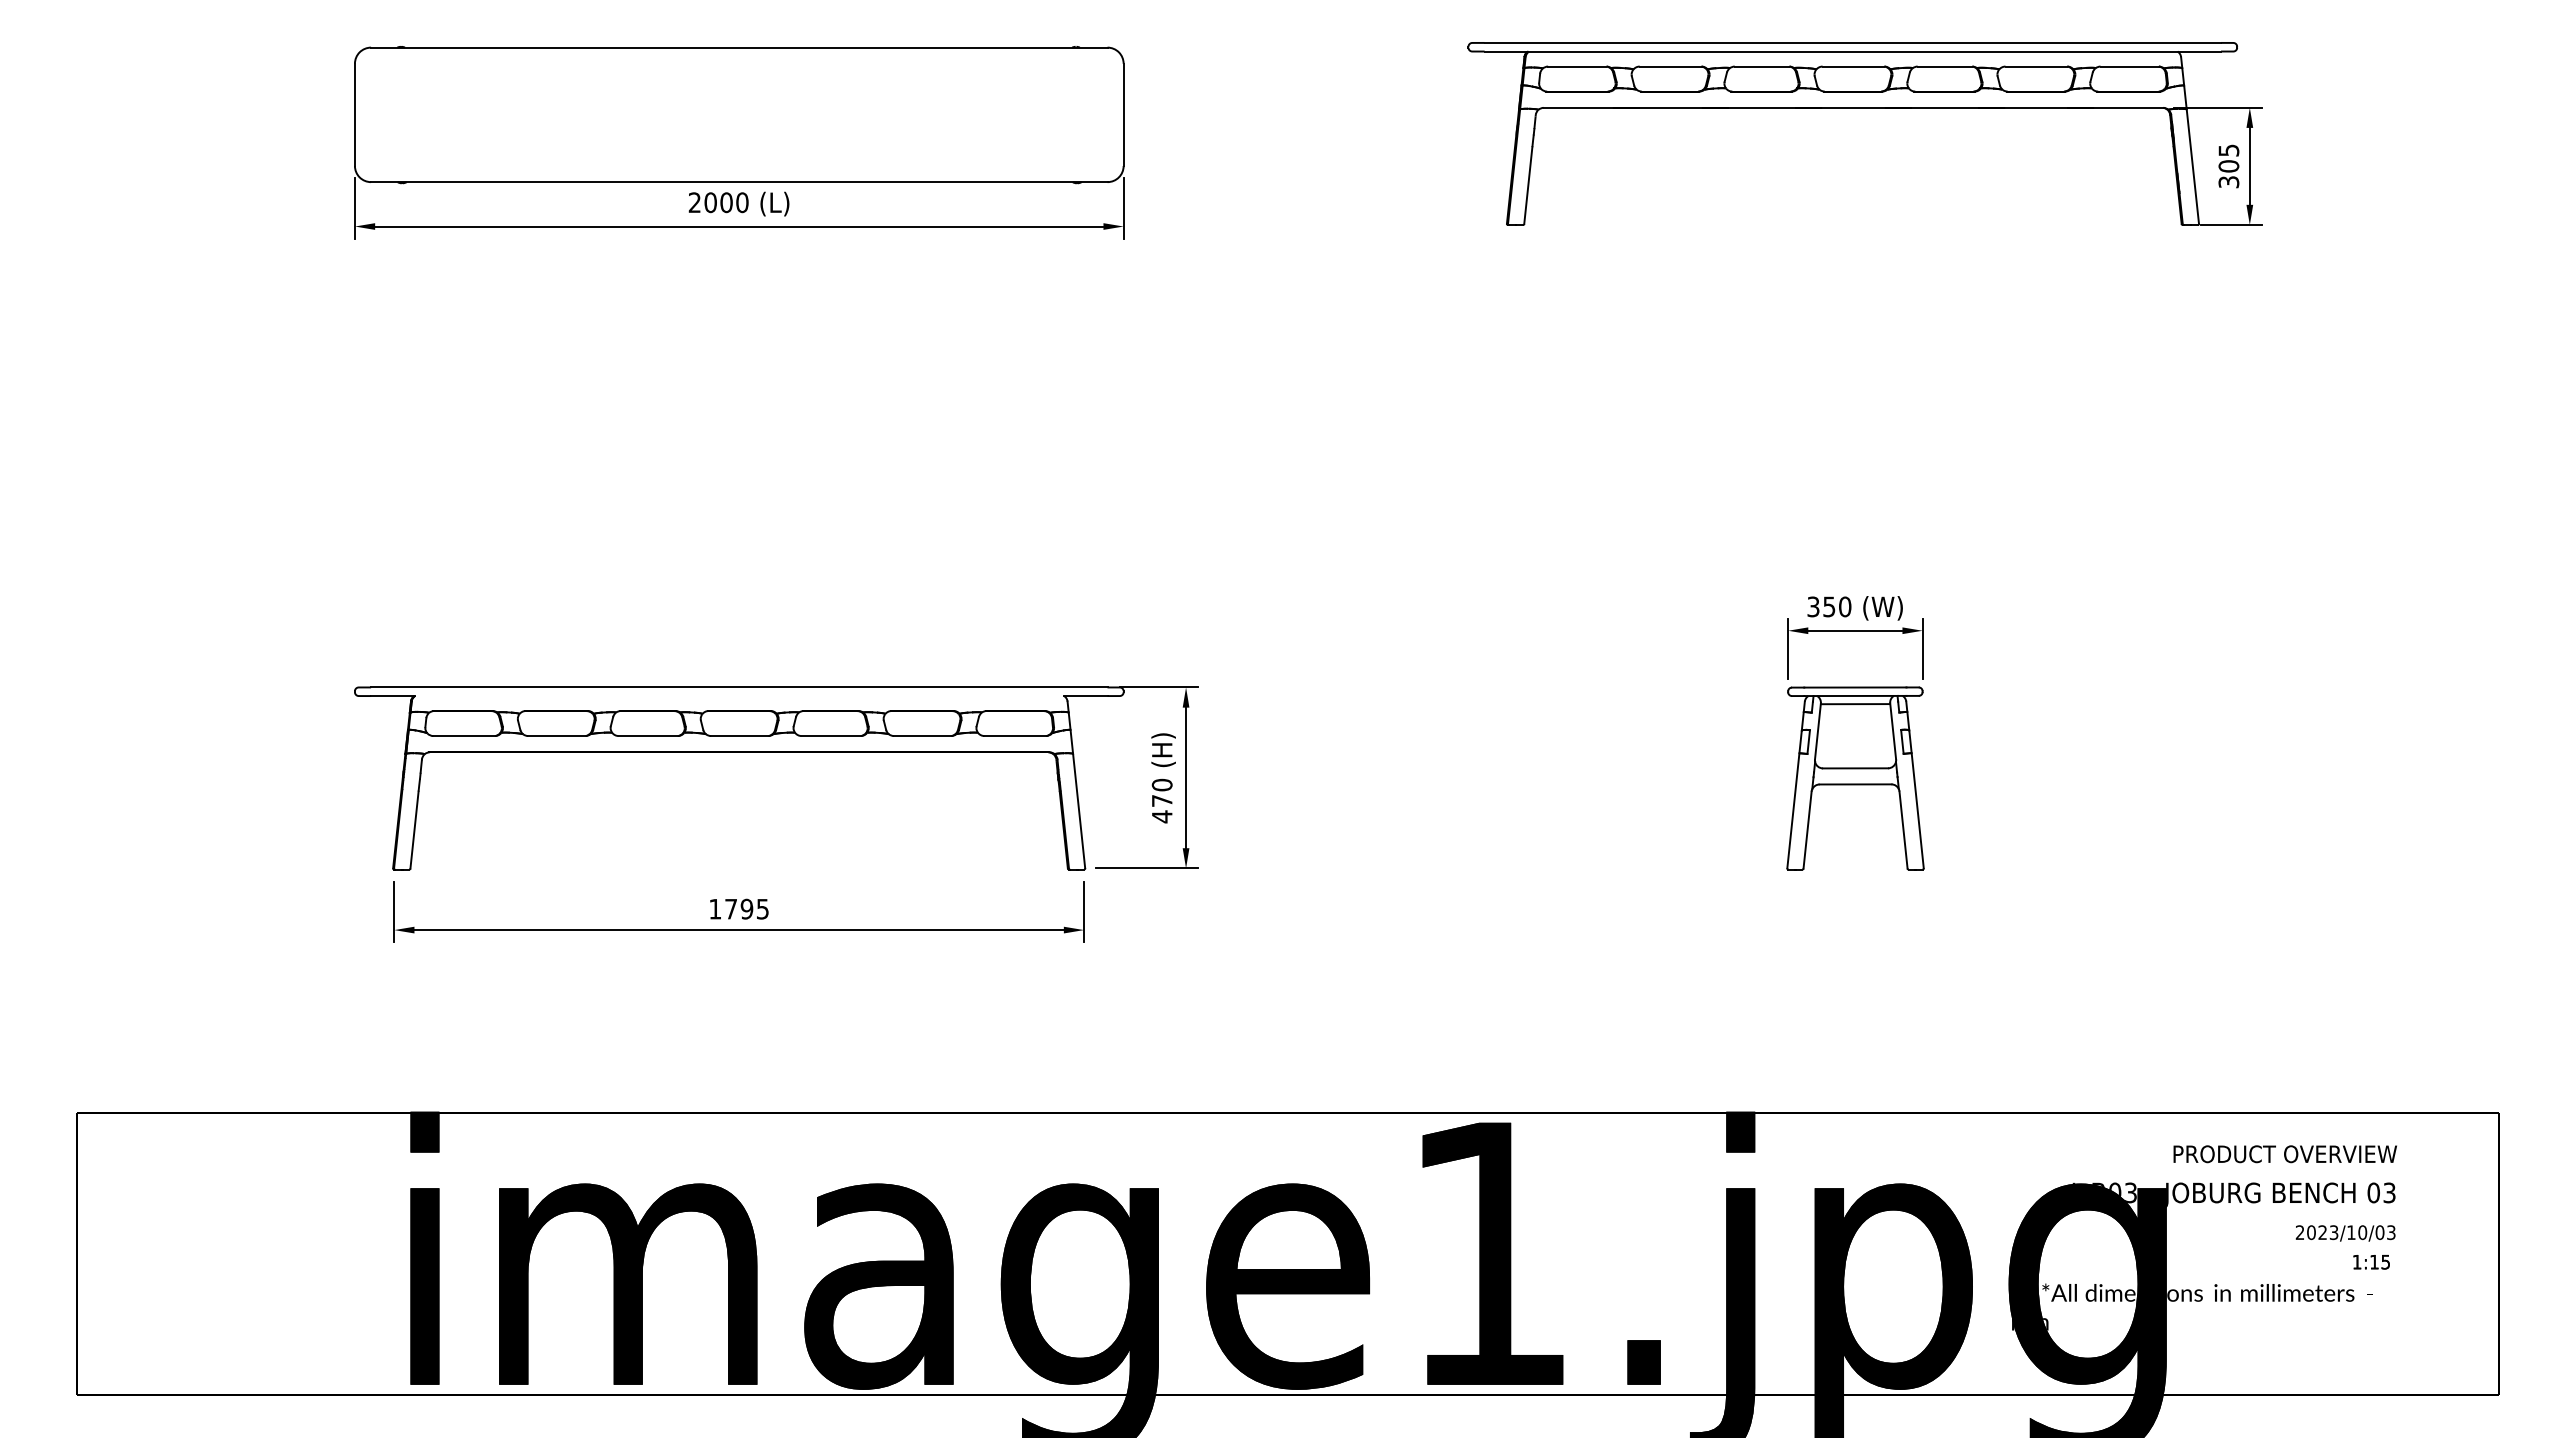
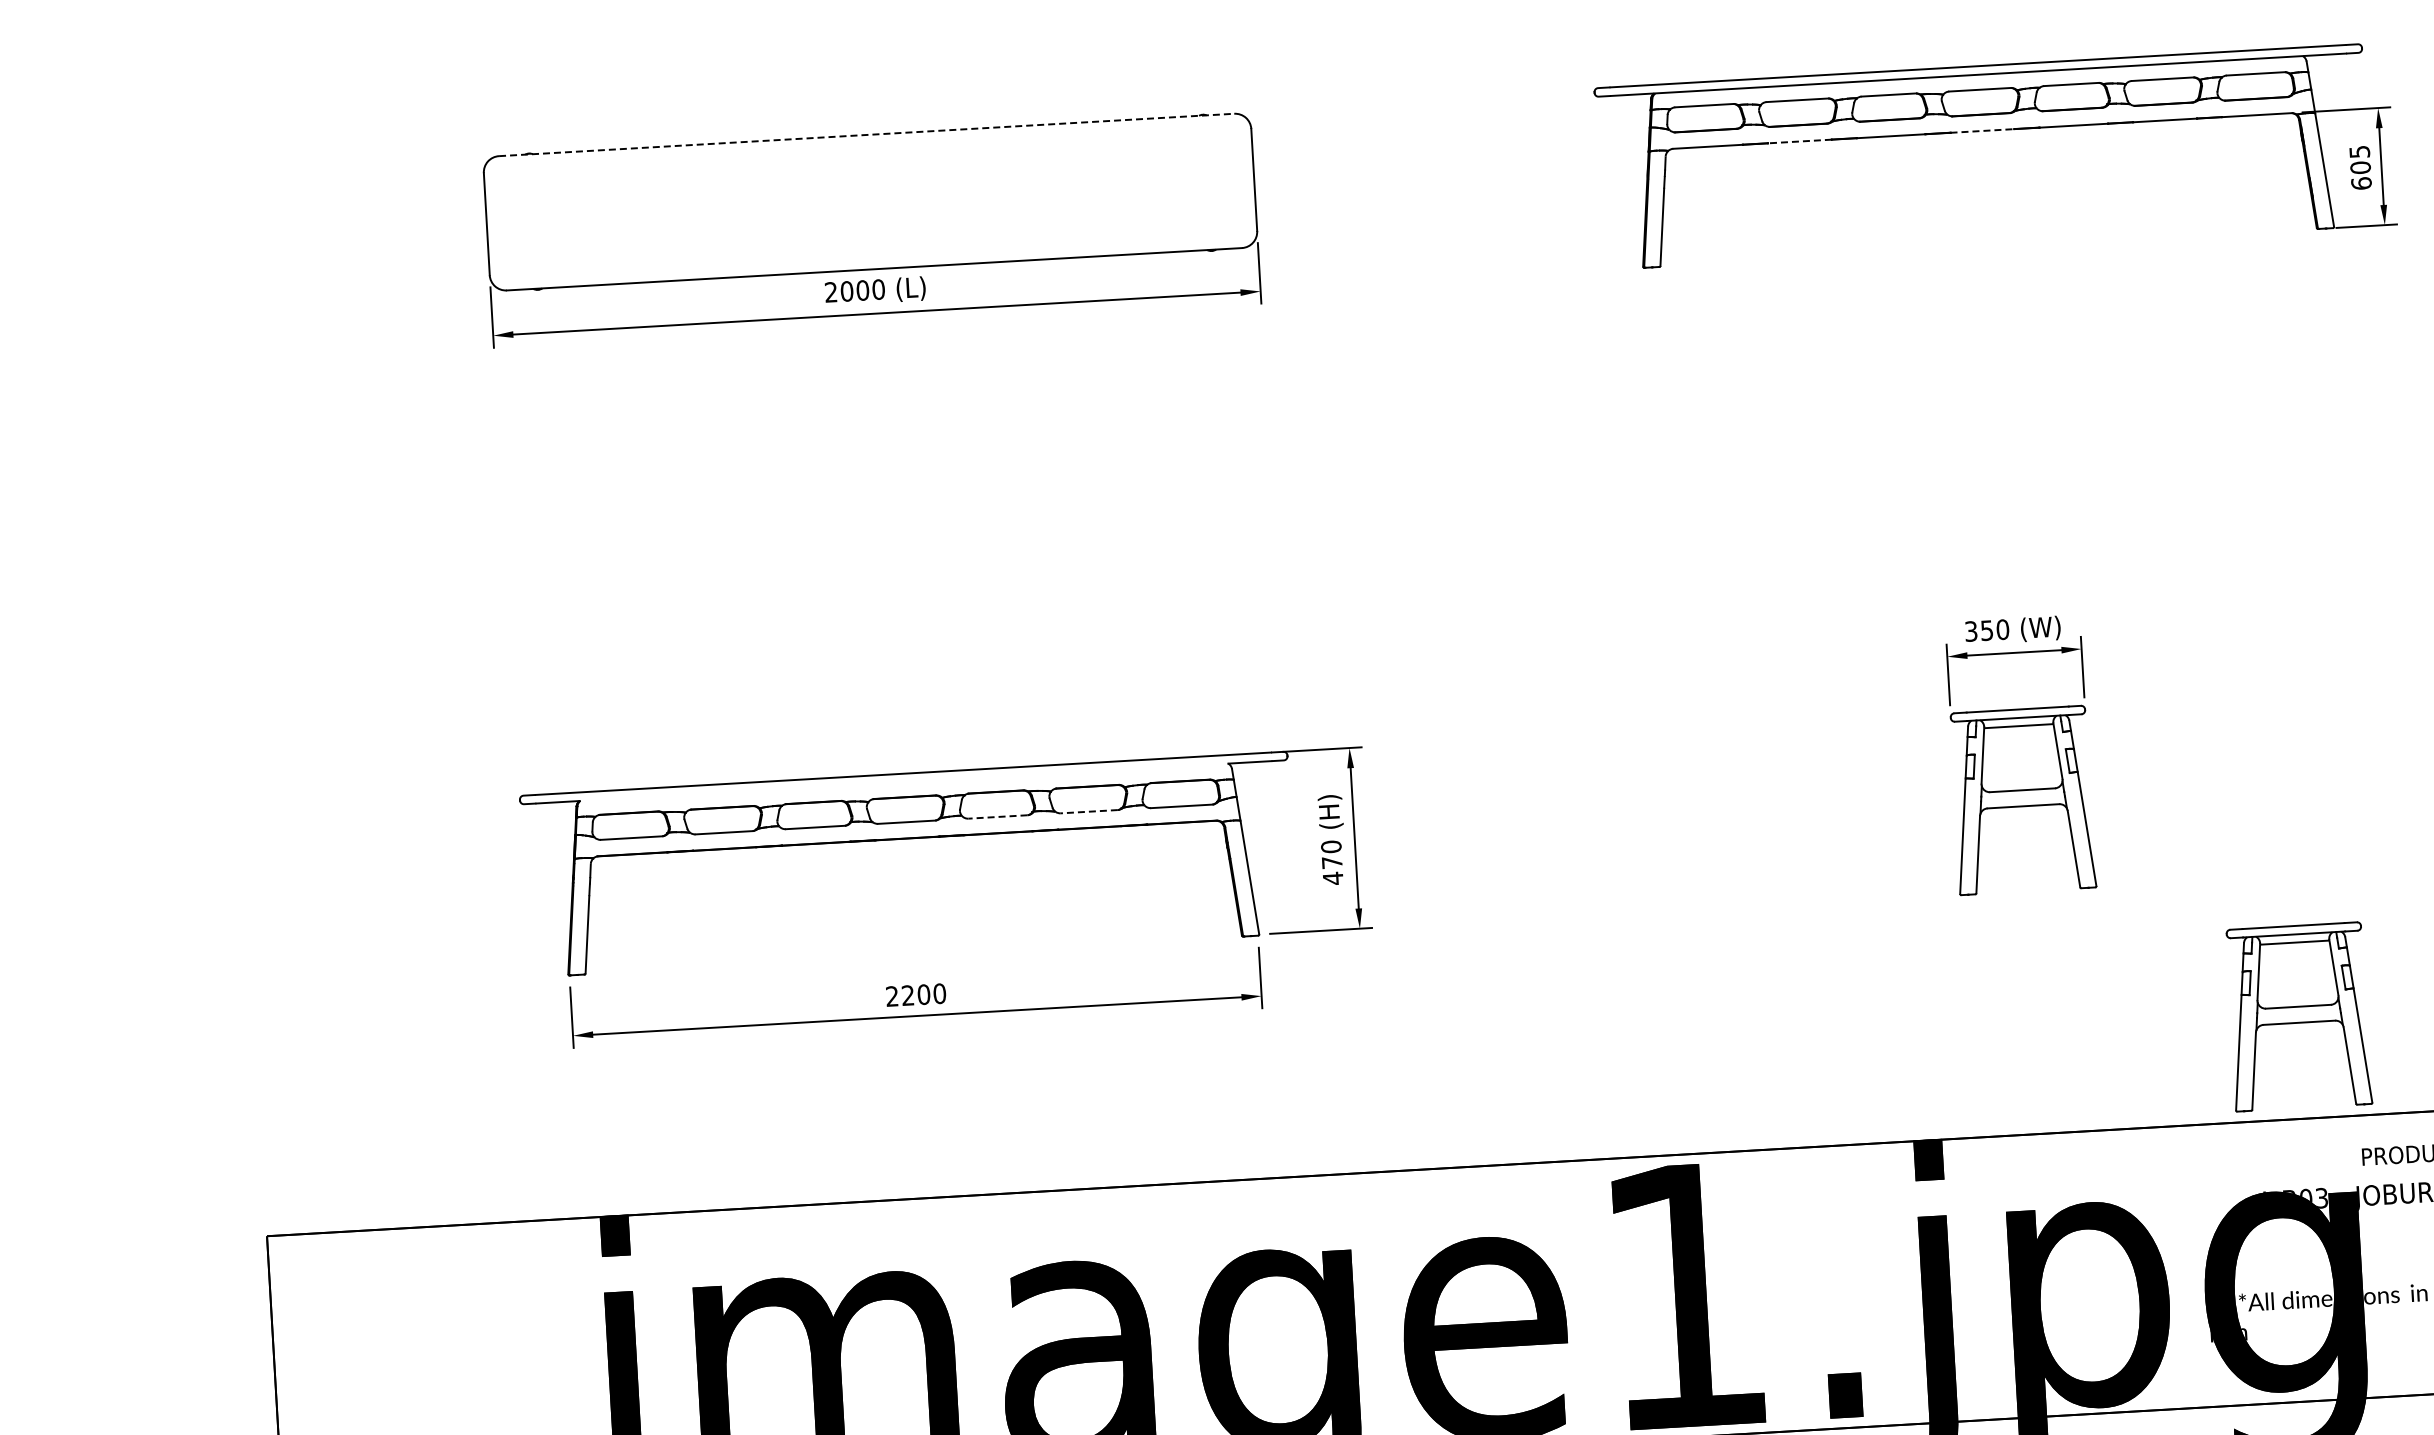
line: (739, 47) -> (866, 134), solid -> dashed
line: (1670, 107) -> (1799, 141), solid -> dashed
line: (1854, 107) -> (1983, 130), solid -> dashed
text: (2228, 181) -> (2361, 182), 305 -> 605
line: (831, 736) -> (998, 817), solid -> dashed
line: (922, 736) -> (1089, 812), solid -> dashed
text: (739, 908) -> (916, 994), 1795 -> 2200
part: (2118, 1010) -> (2298, 1016), added

